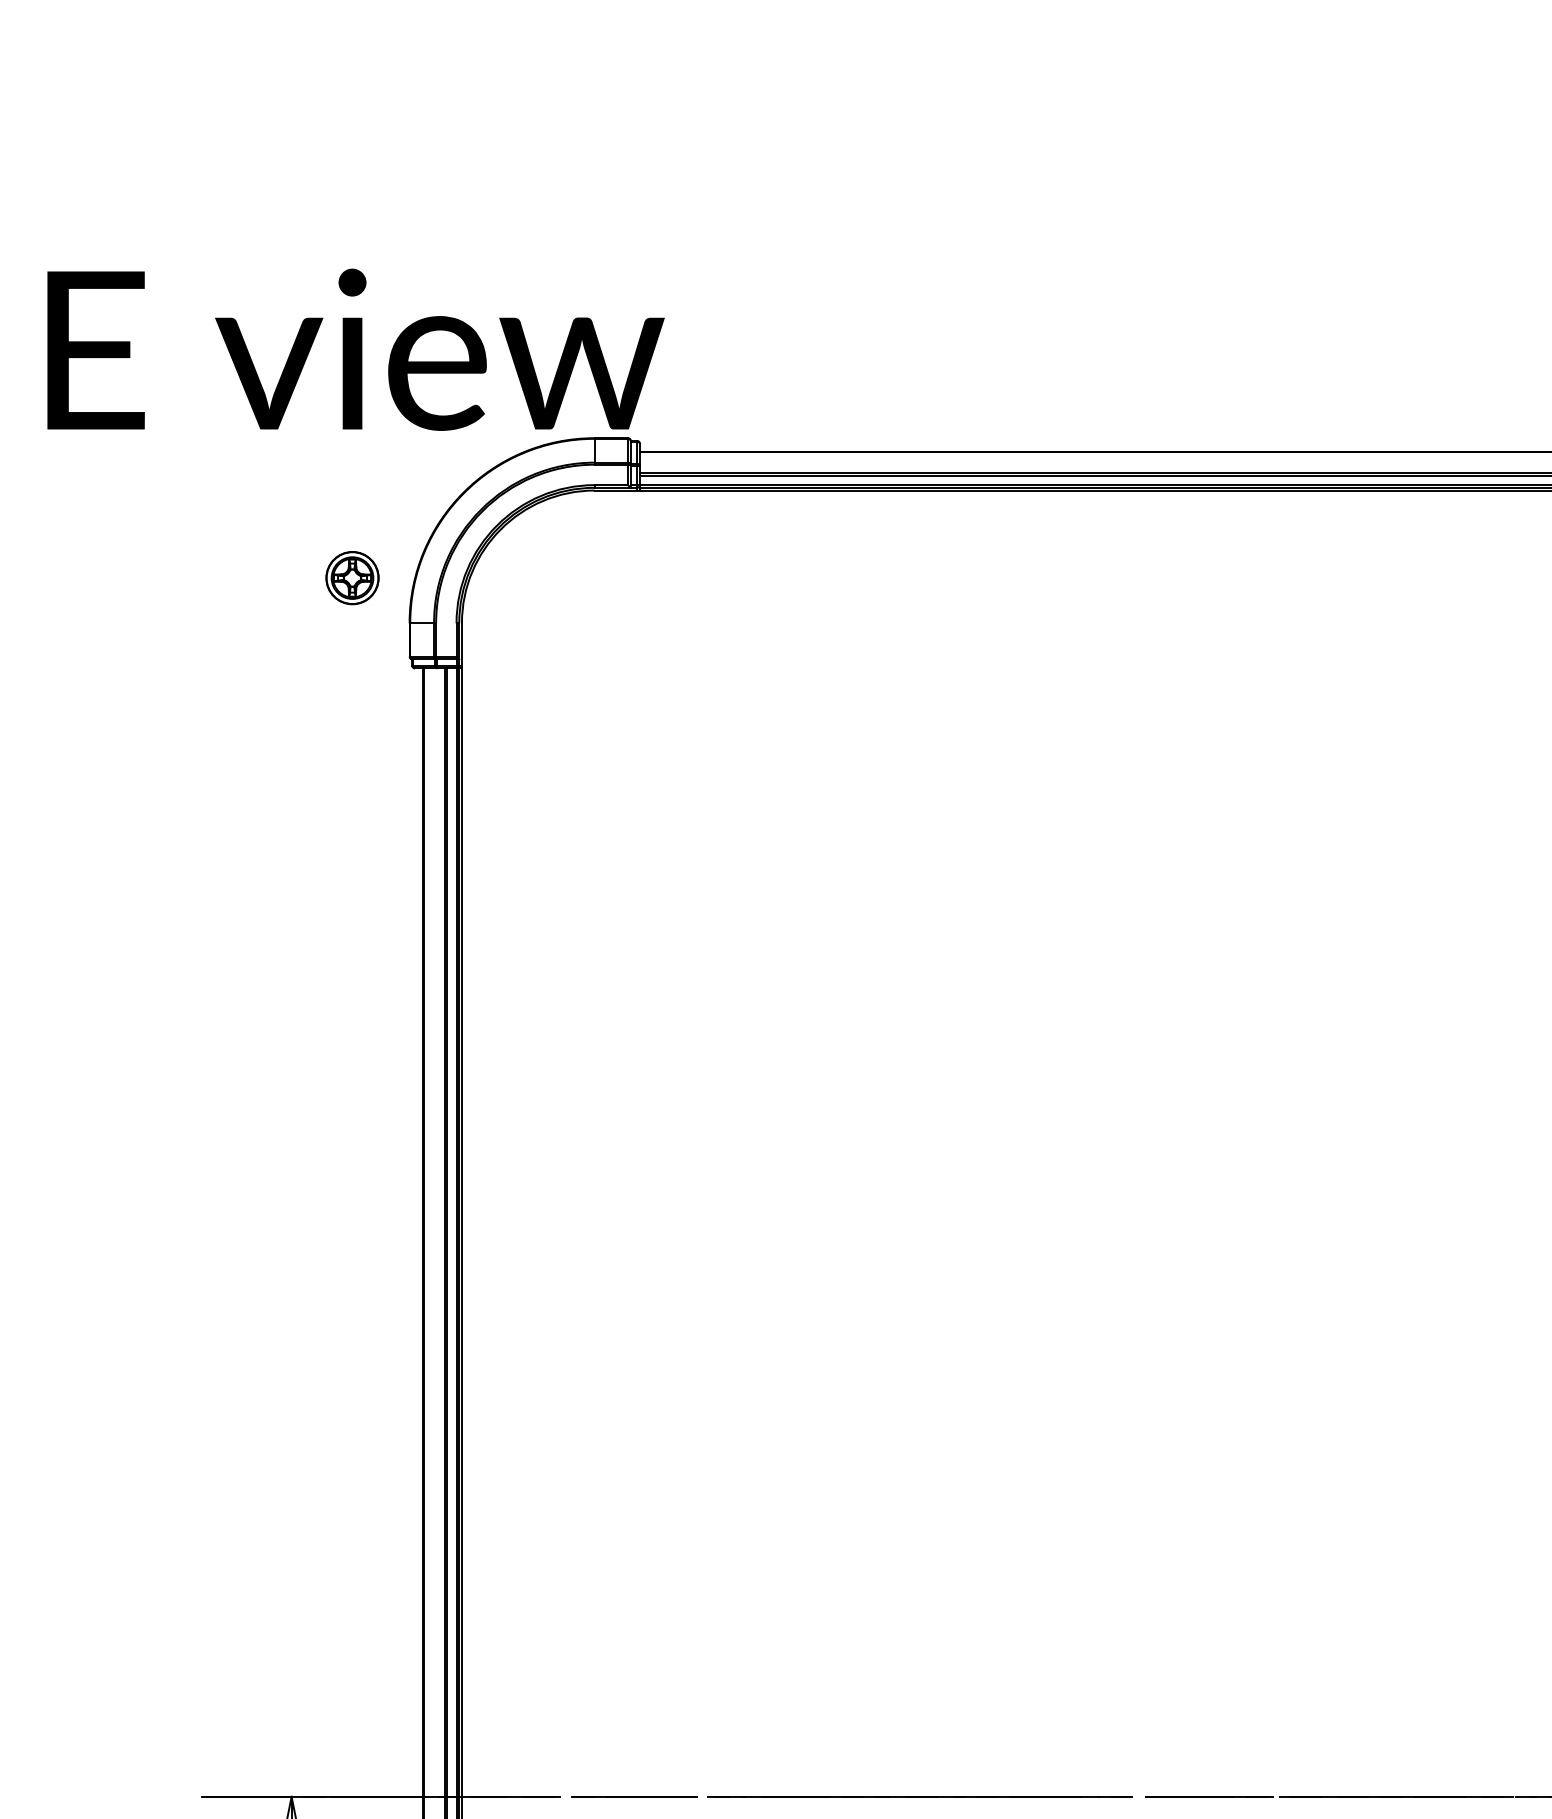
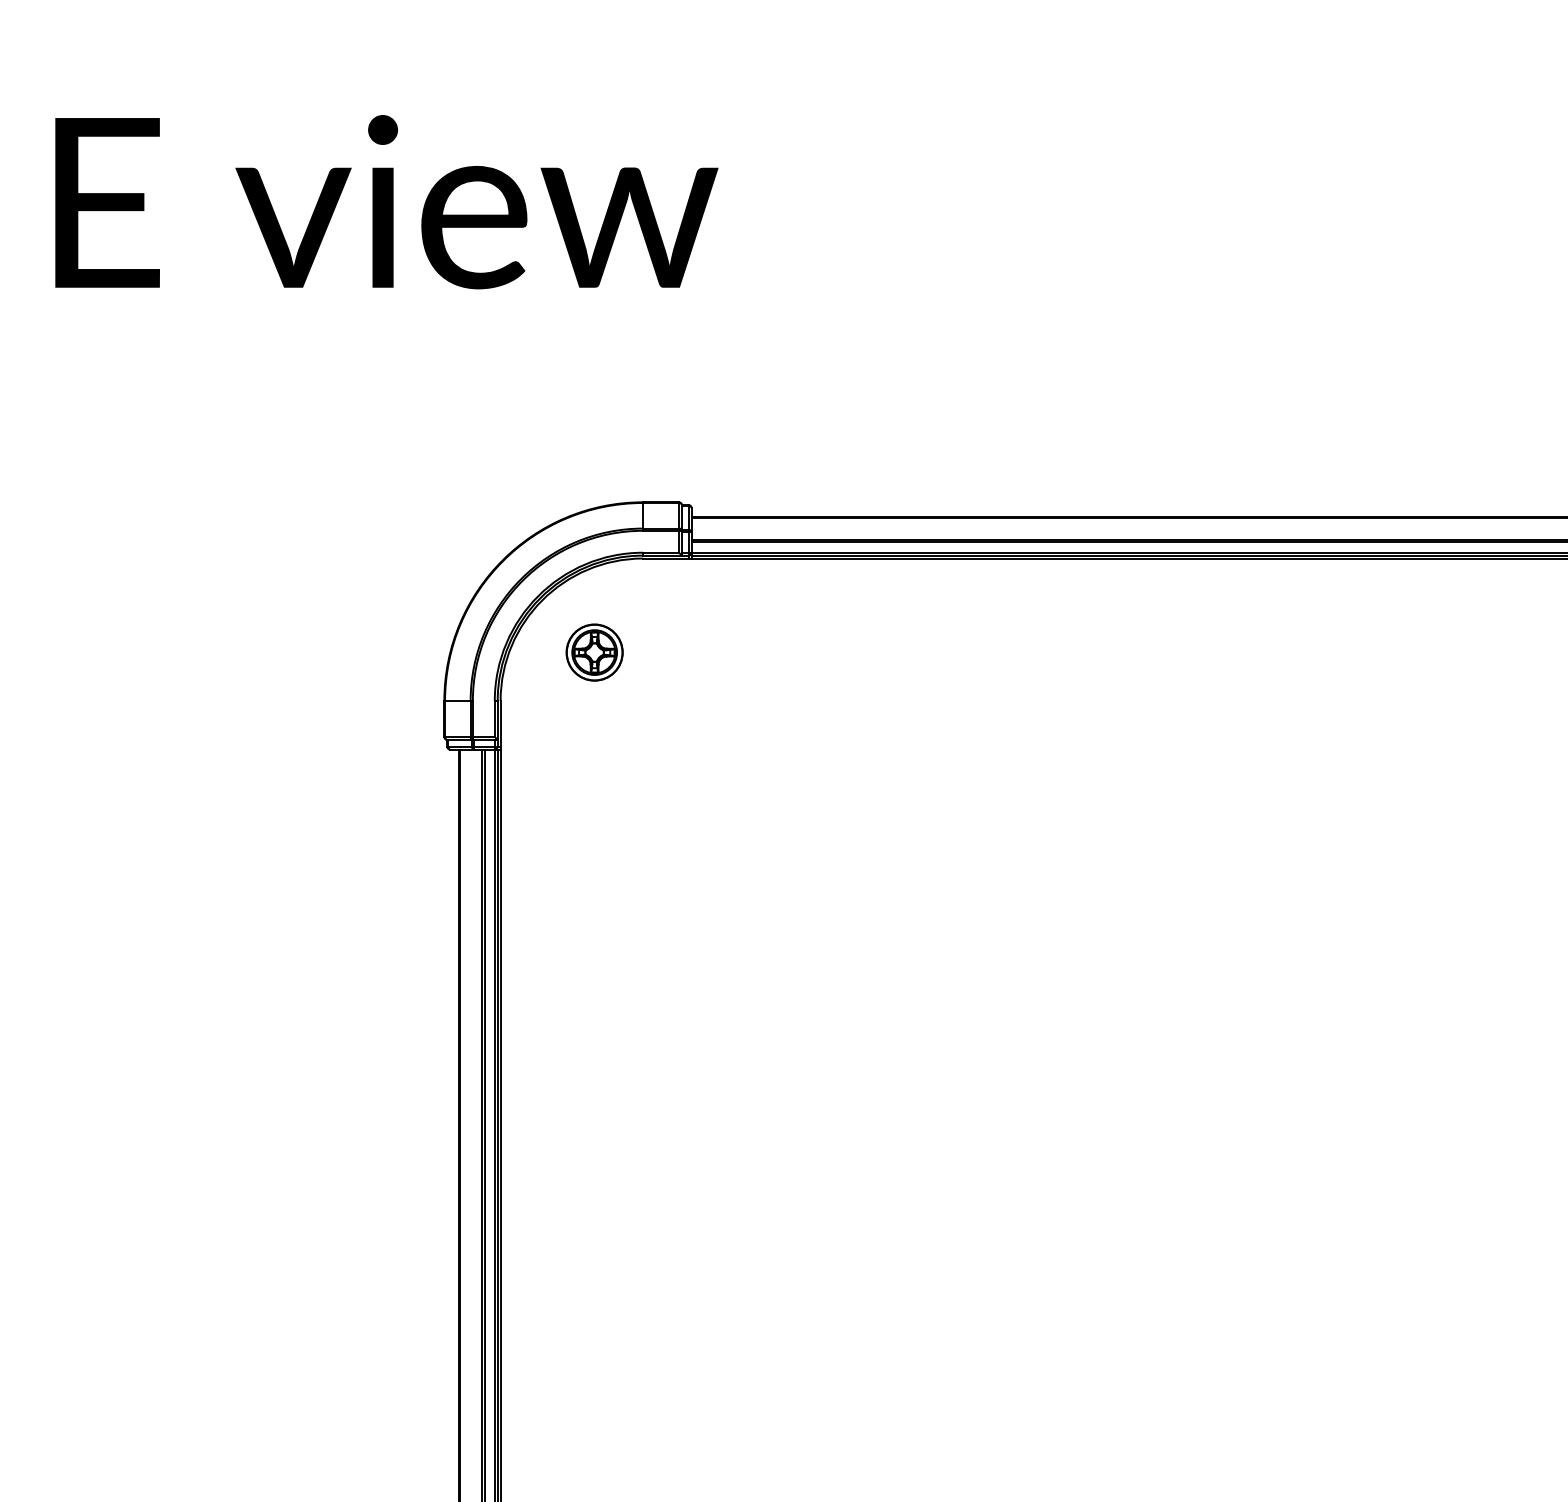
text: (355, 349) -> (386, 201), moved
part: (352, 578) -> (594, 653), moved

